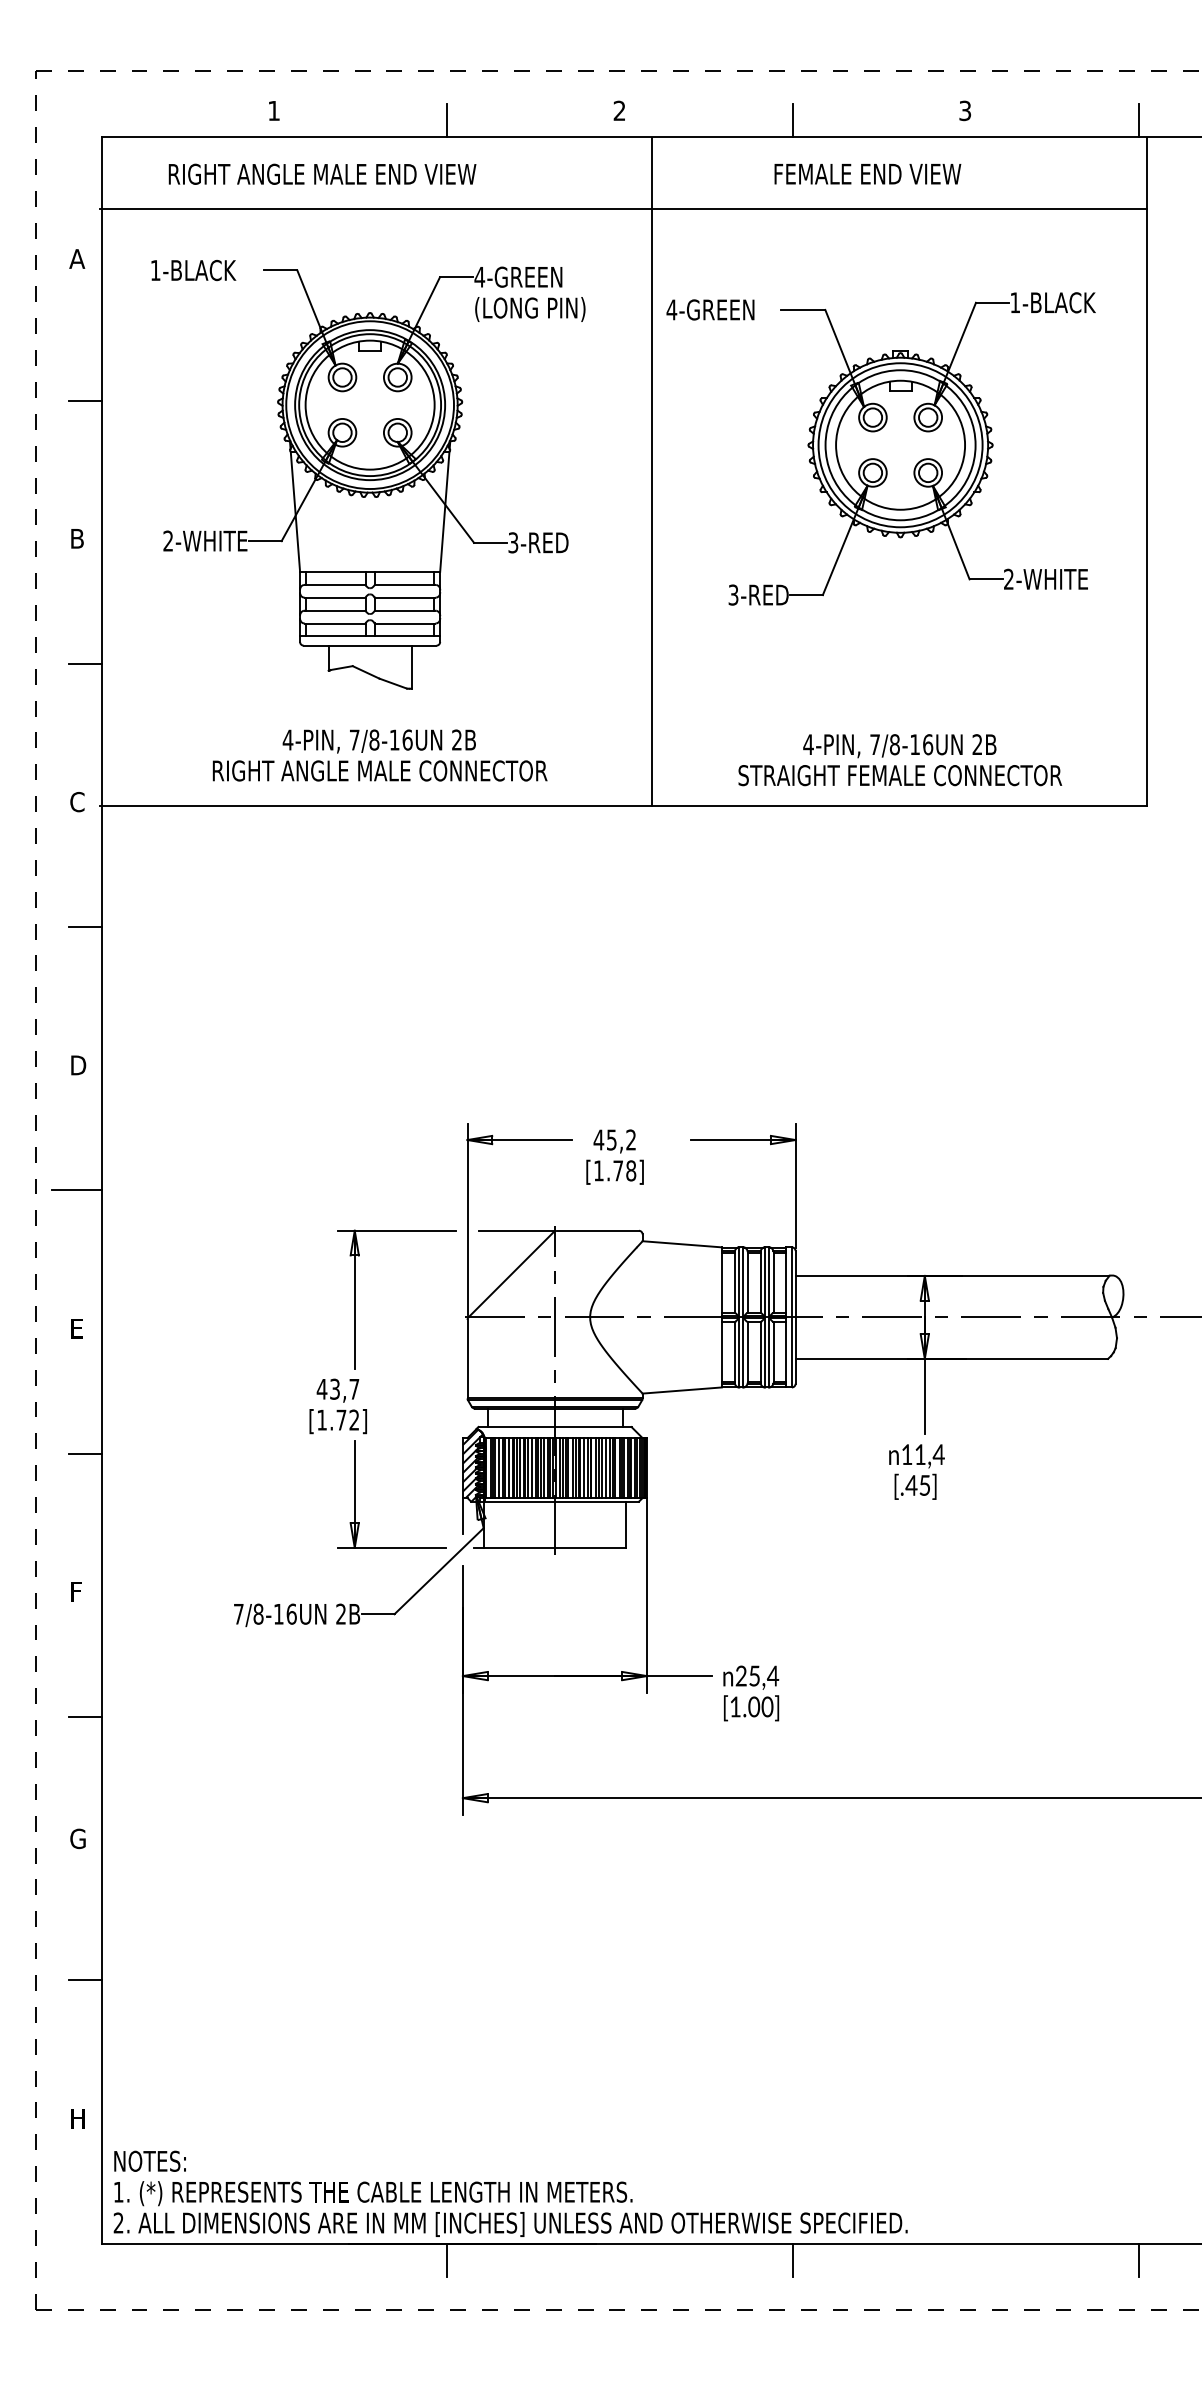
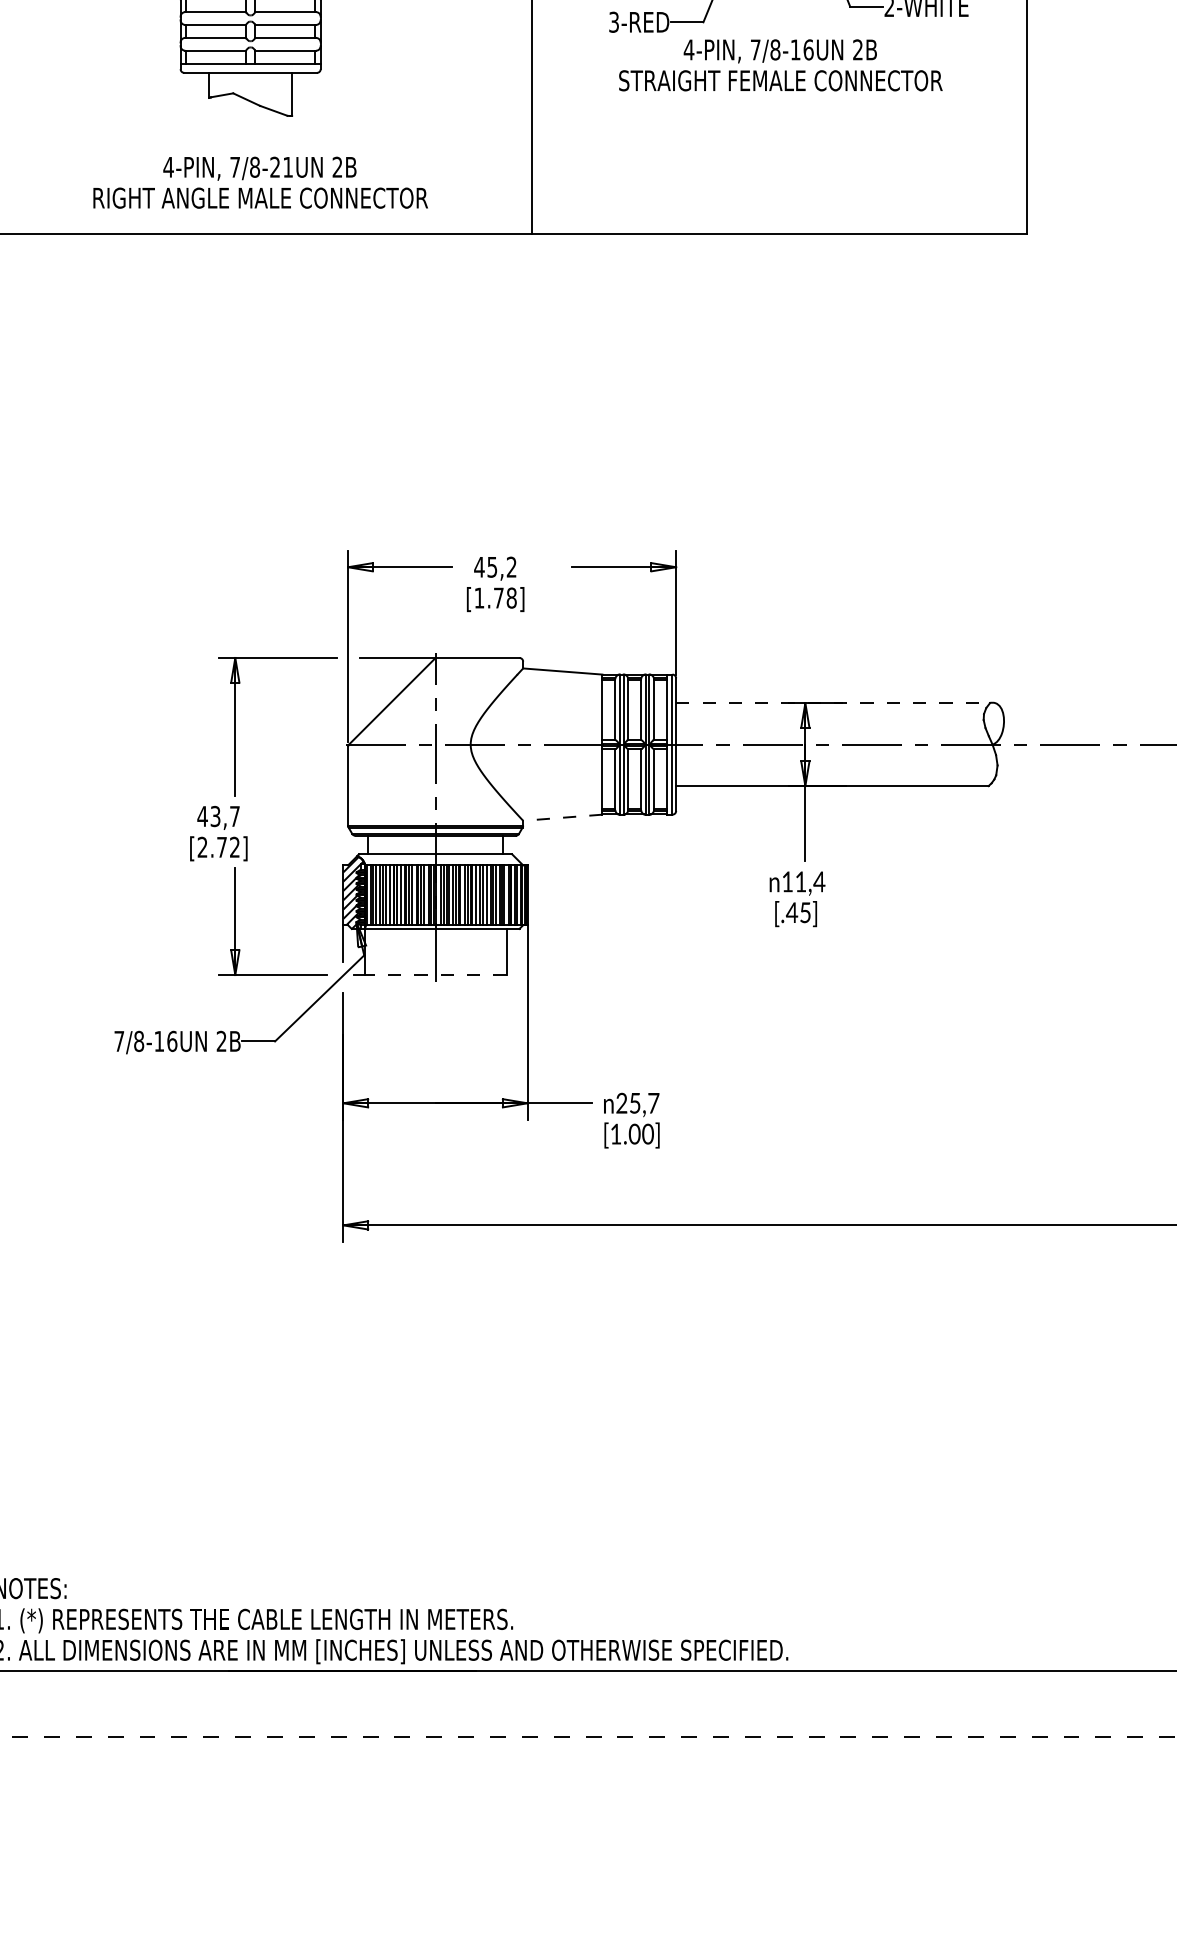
text: (400, 739) -> (281, 166), 7/8-16UN -> 7/8-21UN
text: (900, 760) -> (781, 65), moved
line: (952, 1275) -> (833, 702), solid -> dashed
line: (682, 1390) -> (563, 817), solid -> dashed
text: (321, 1419) -> (202, 846), [1.72] -> [2.72]
line: (555, 1547) -> (436, 974), solid -> dashed
text: (772, 1675) -> (653, 1102), 25,4 -> 25,7
line: (447, 2259) -> (328, 1686), removed
line: (792, 2259) -> (673, 1686), removed
line: (1138, 2259) -> (1019, 1686), removed

